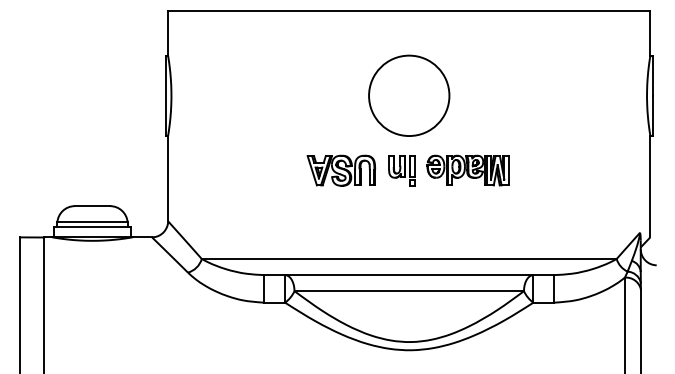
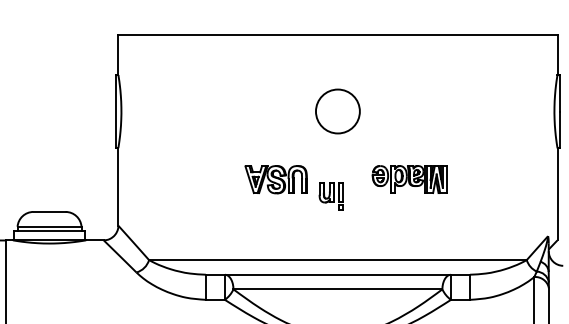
circle: (409, 95) -> (338, 111), size x0.6
part: (401, 170) -> (330, 195), moved
part: (467, 170) -> (409, 179), moved

